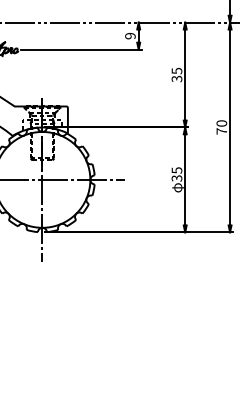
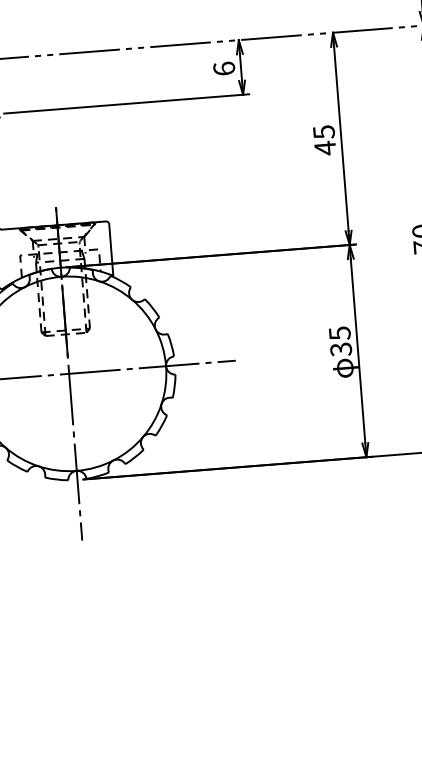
text: (130, 35) -> (224, 67), 9 -> 6
text: (176, 78) -> (324, 147), 35 -> 45

